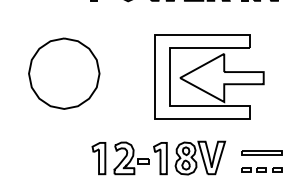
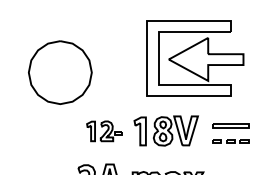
part: (64, 73) -> (60, 72), moved
part: (209, 76) -> (195, 58), moved
part: (120, 158) -> (104, 131), size x0.7

